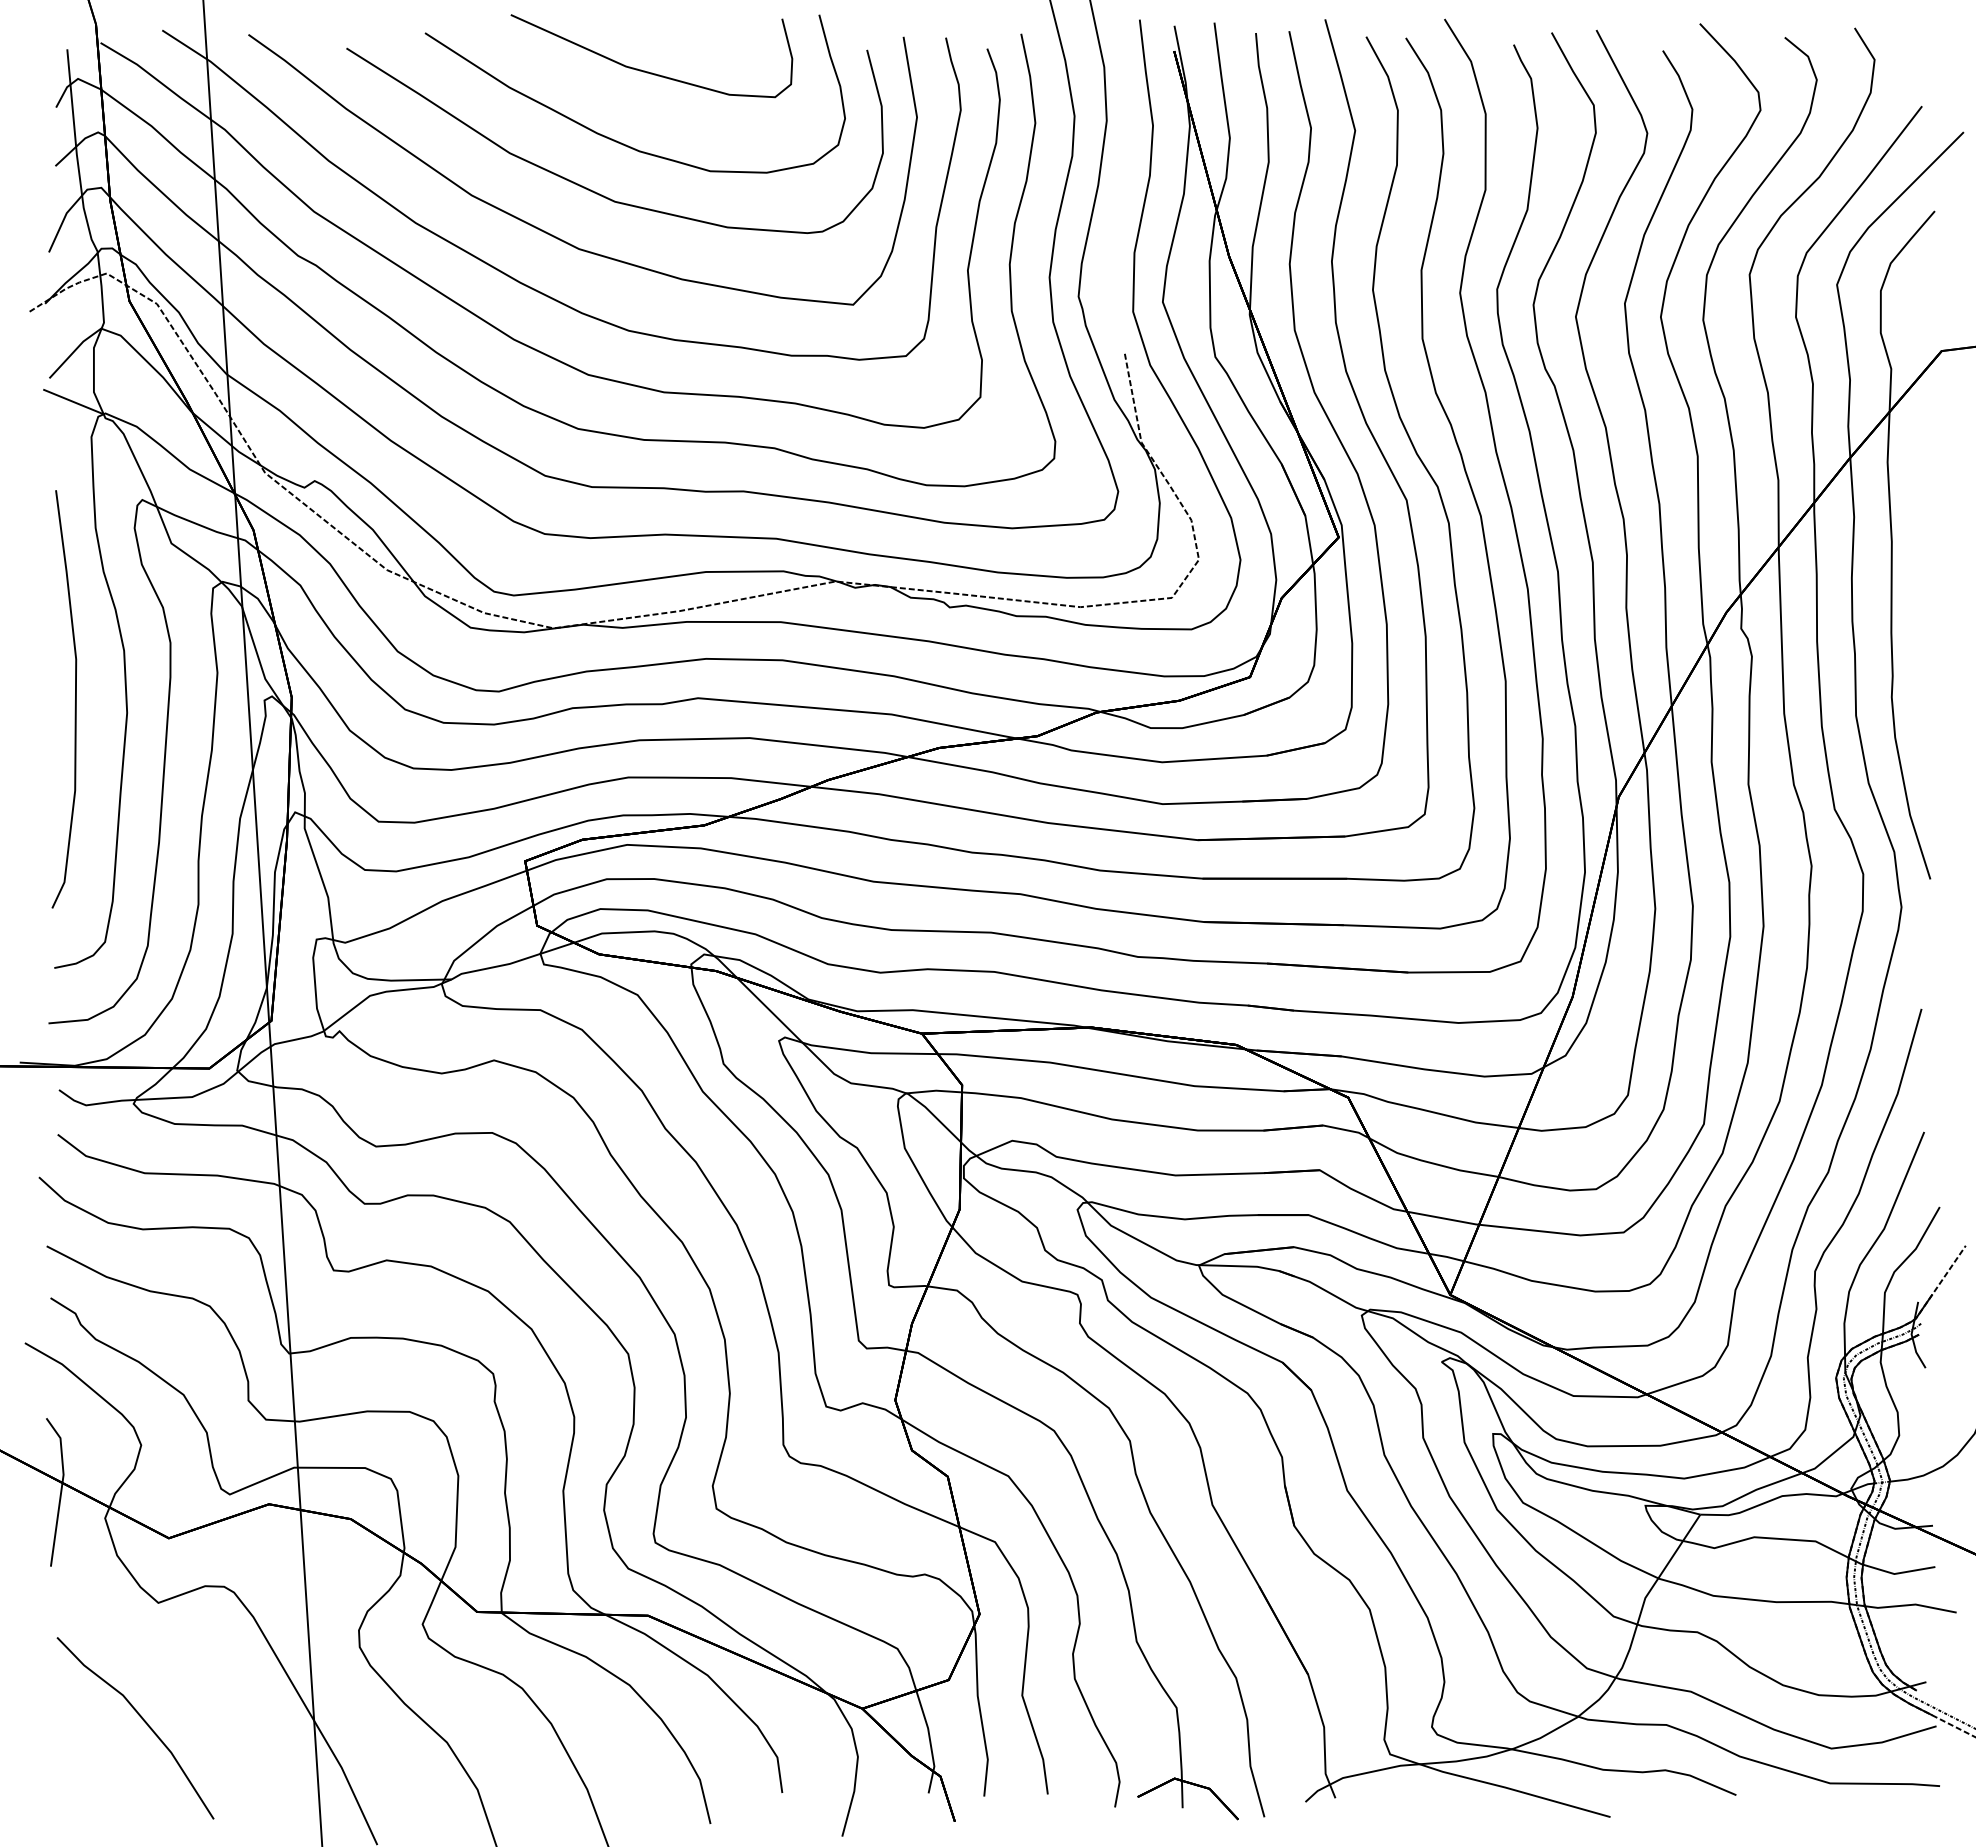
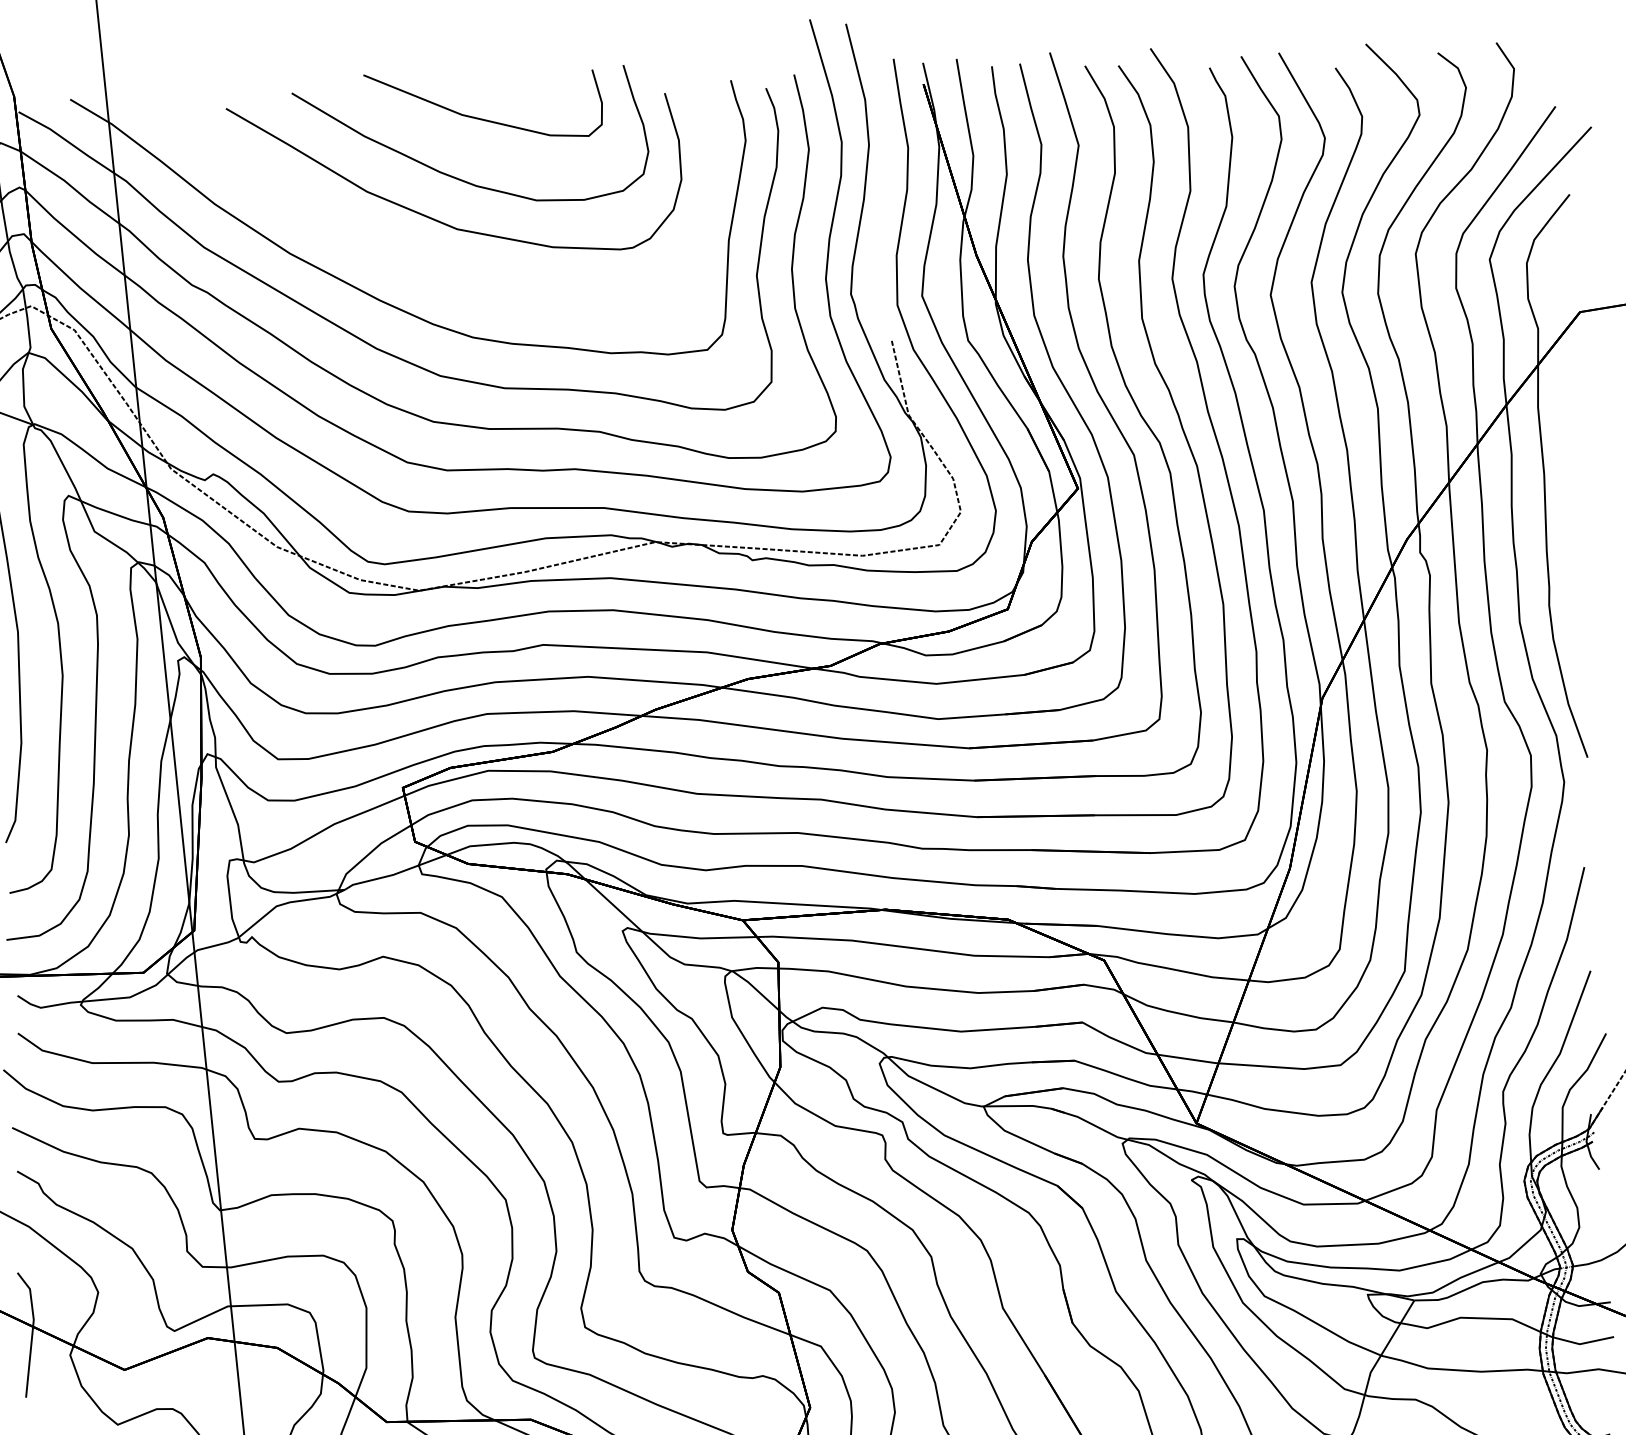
curve: (550, 233) -> (403, 258), removed

